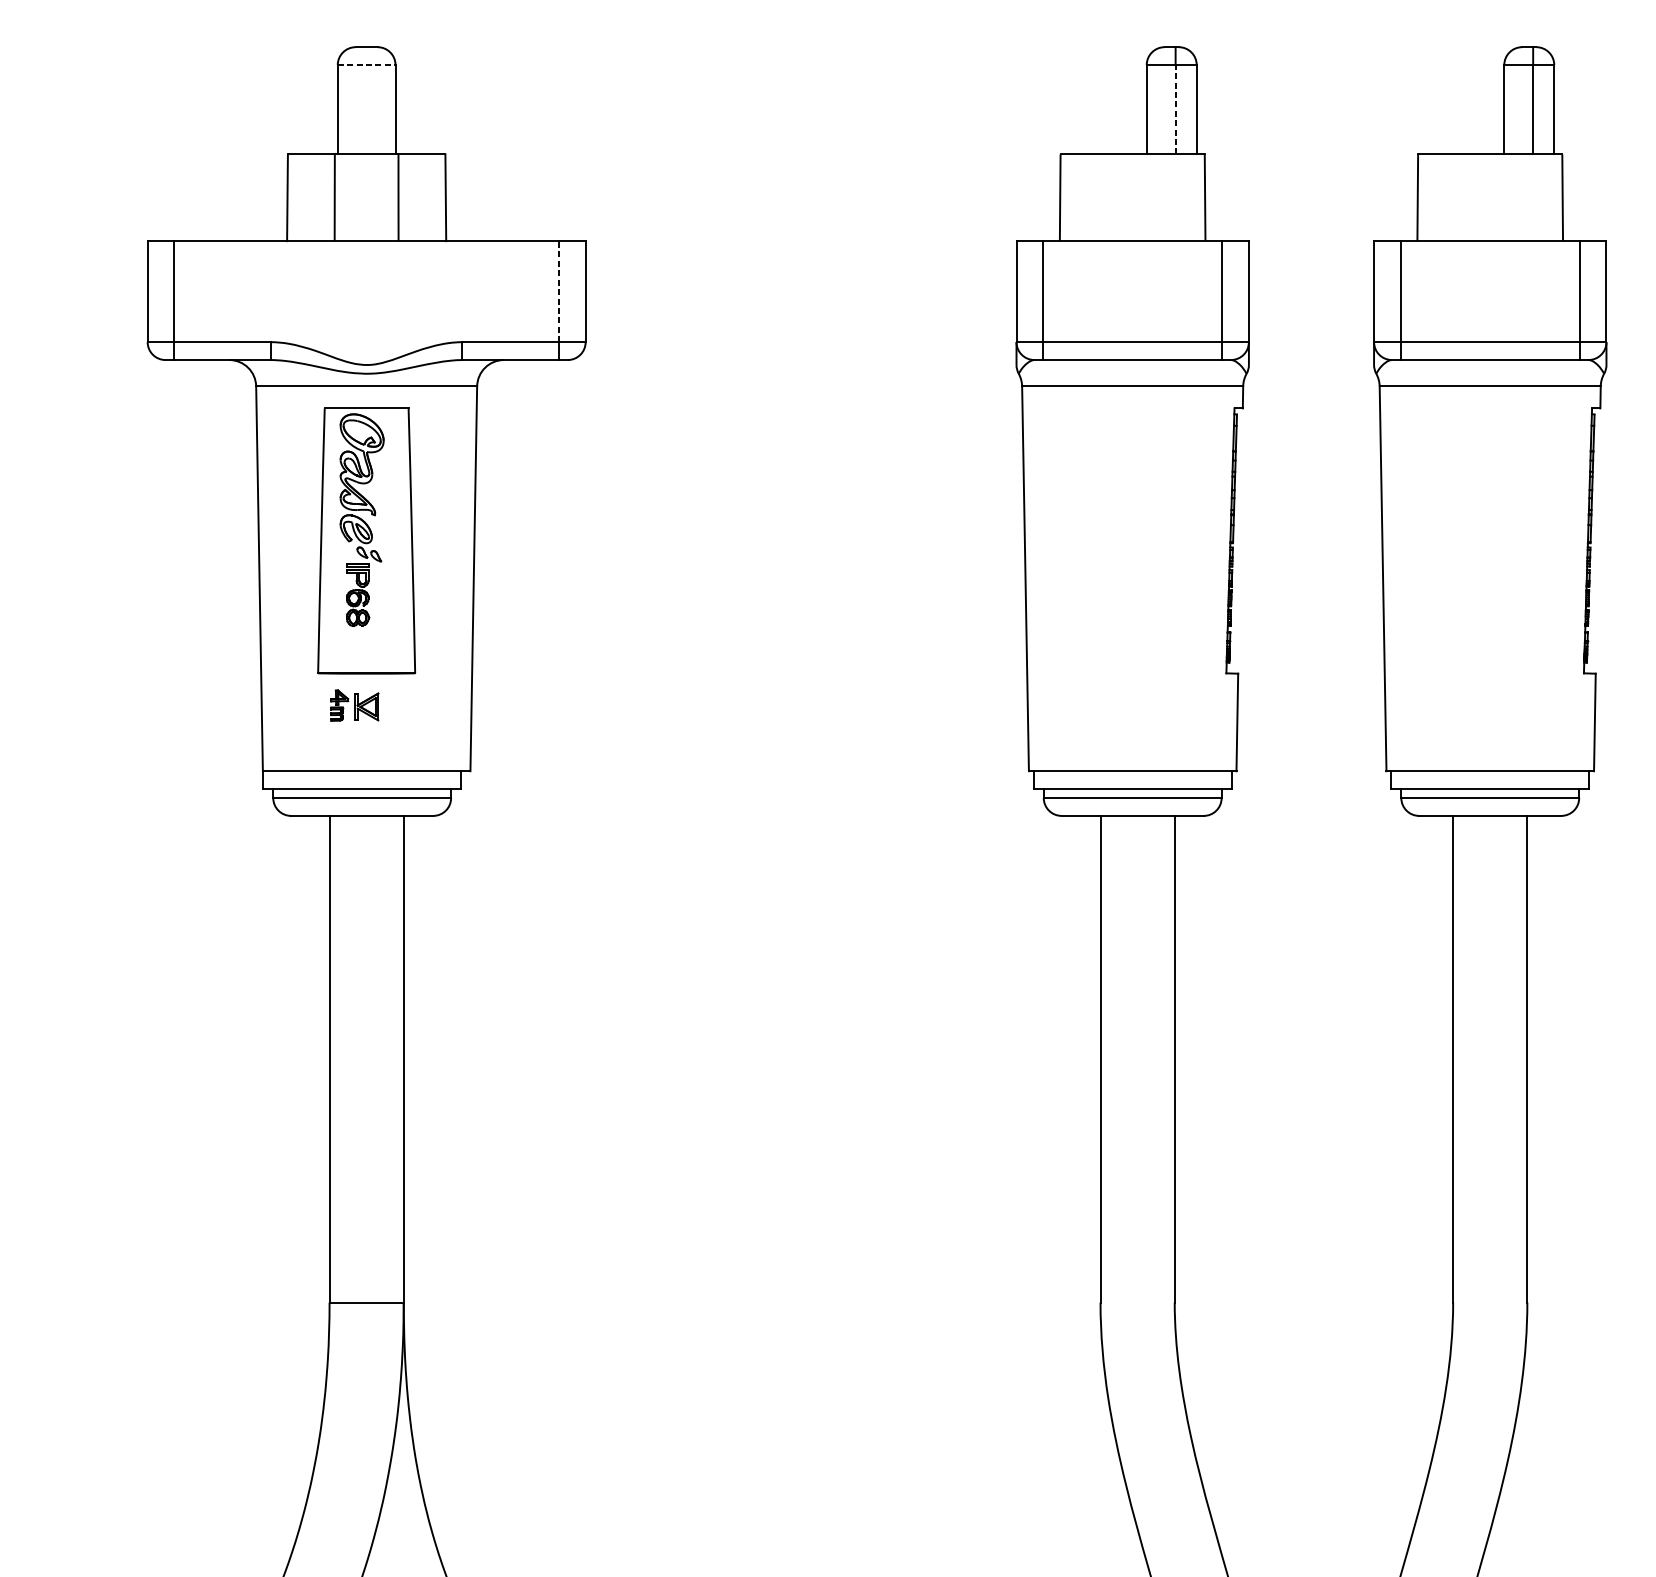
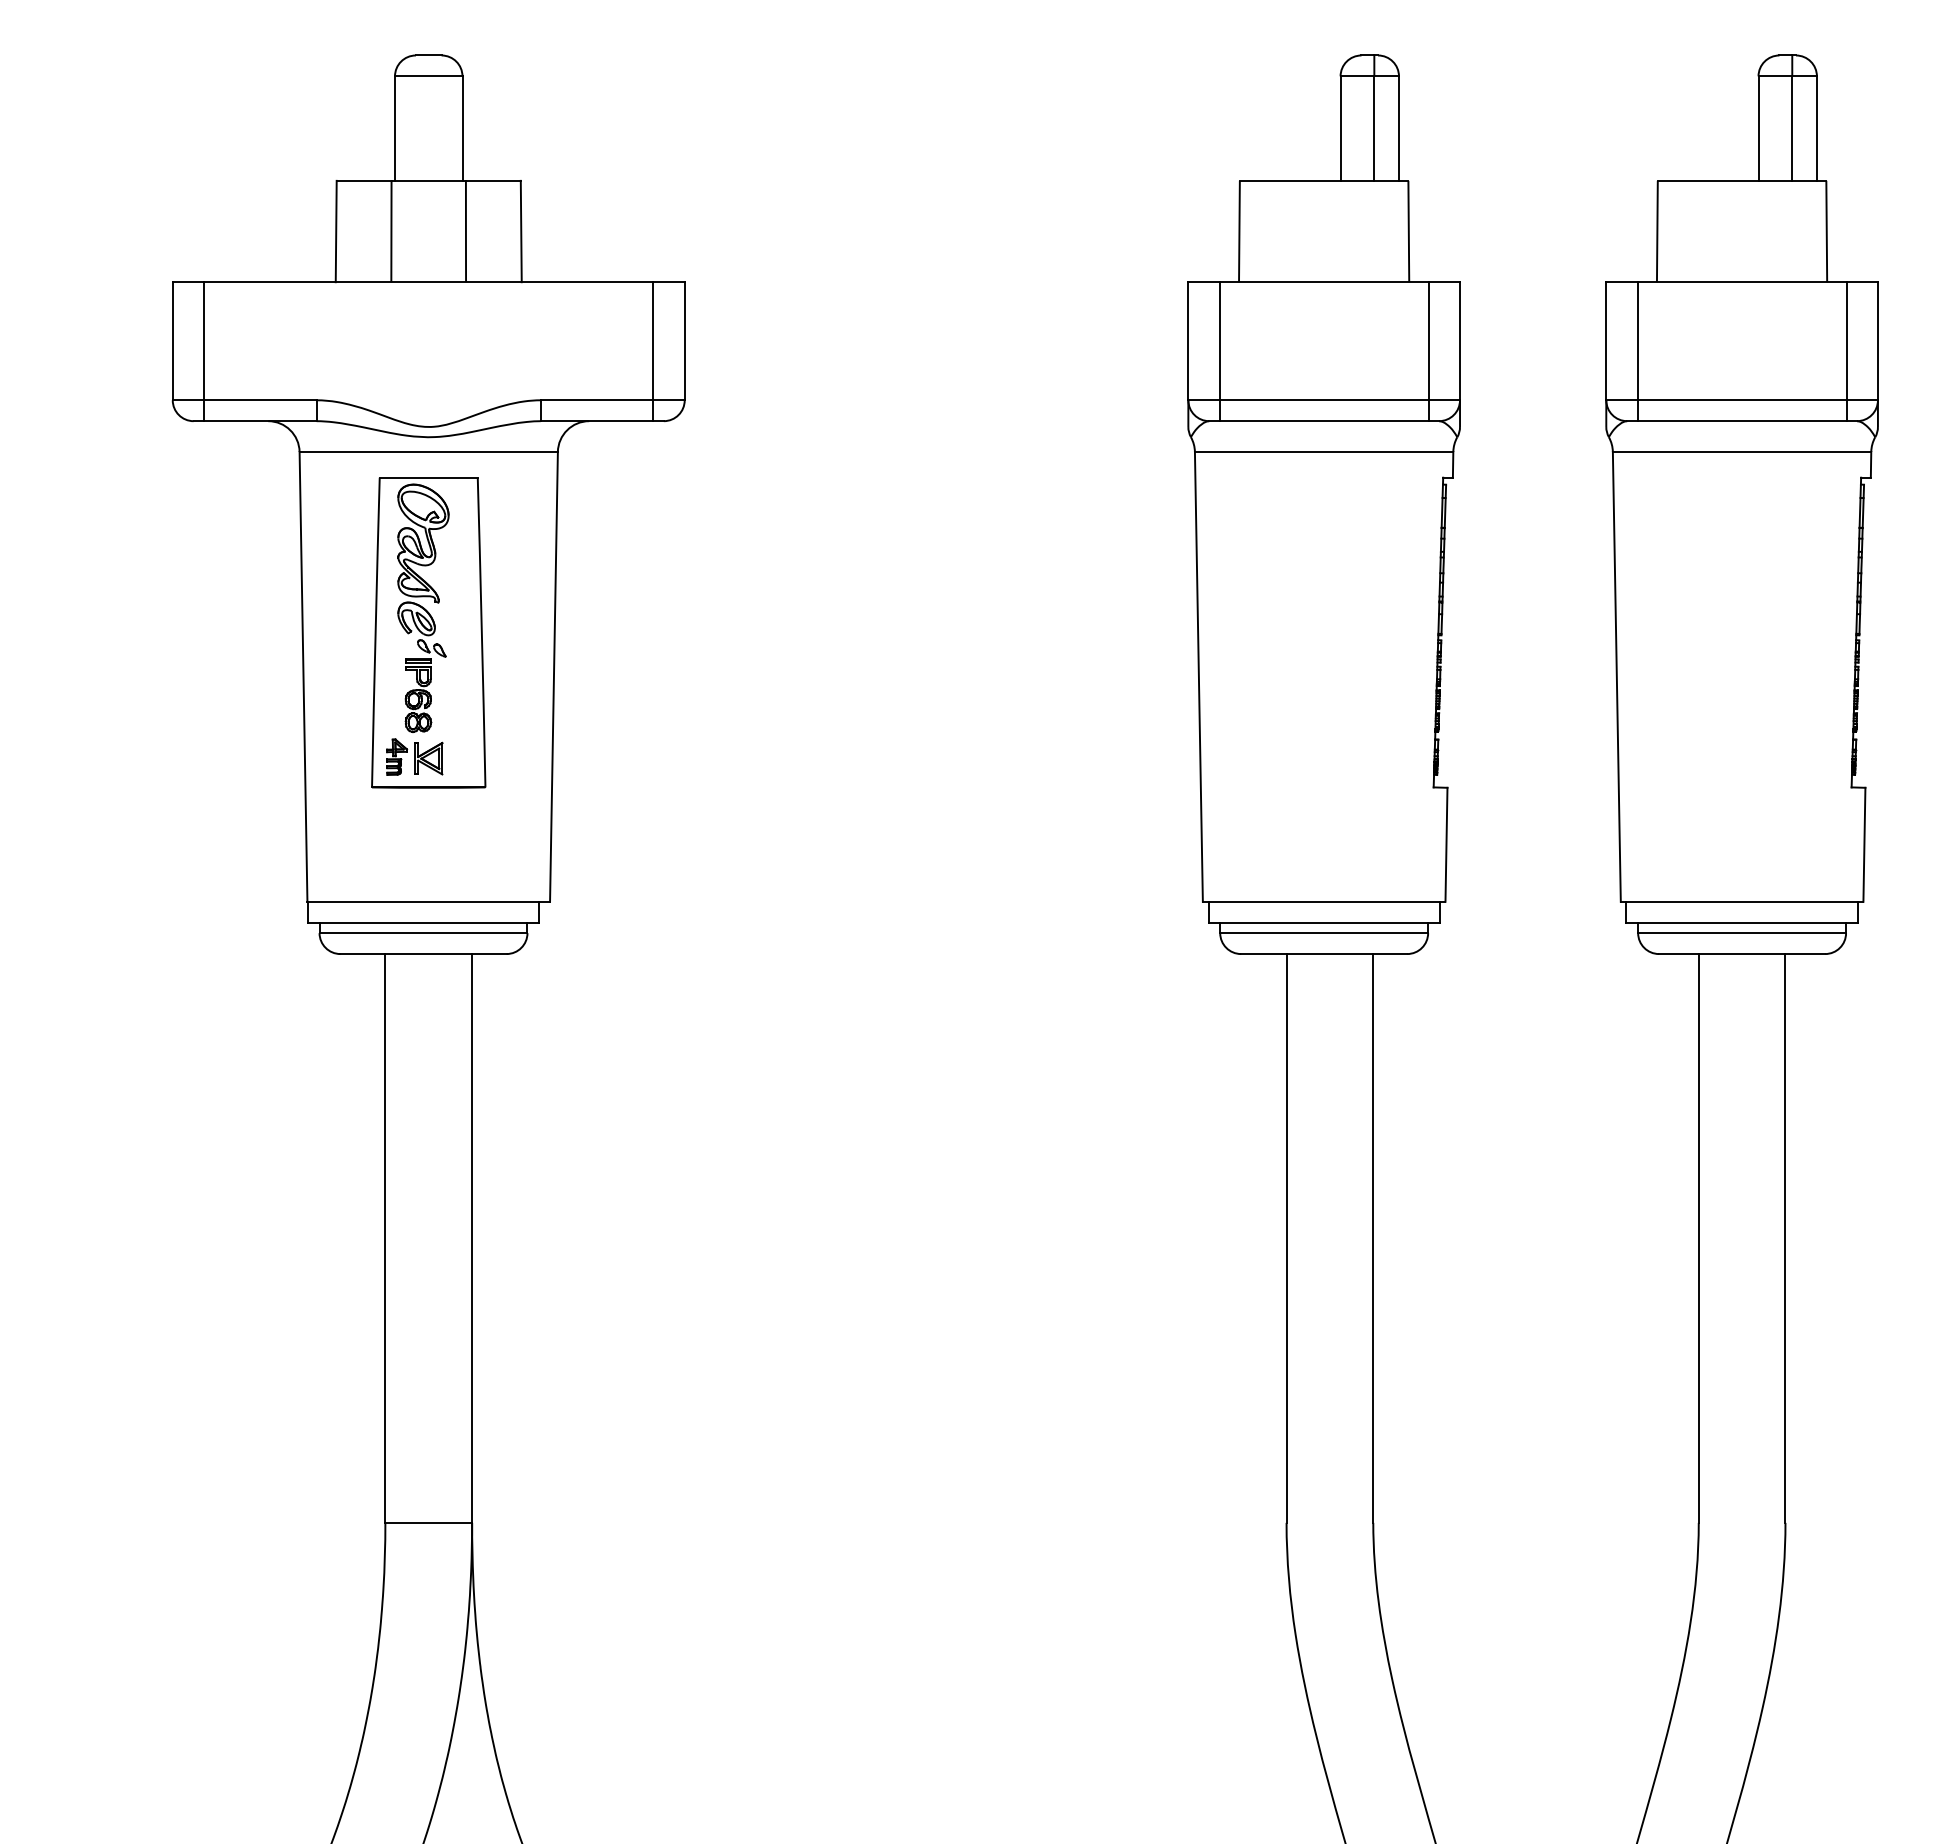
line: (366, 65) -> (428, 76), dashed -> solid
line: (1175, 109) -> (1374, 128), dashed -> solid
line: (558, 291) -> (653, 340), dashed -> solid
part: (354, 705) -> (414, 756), moved

